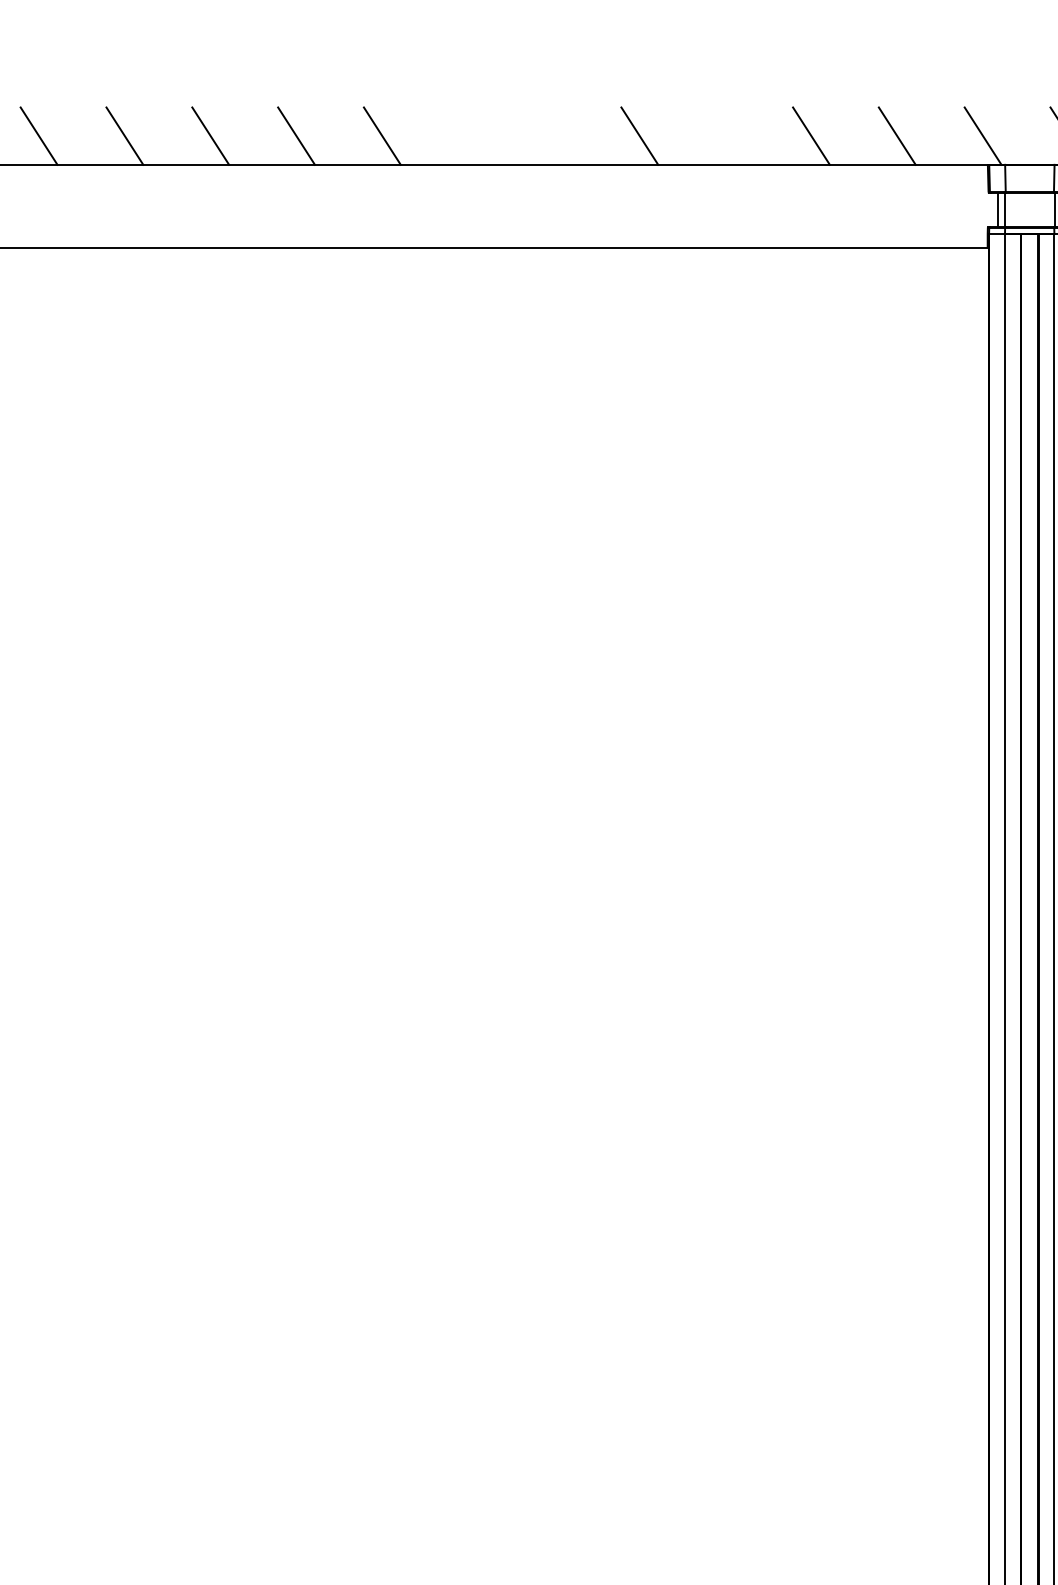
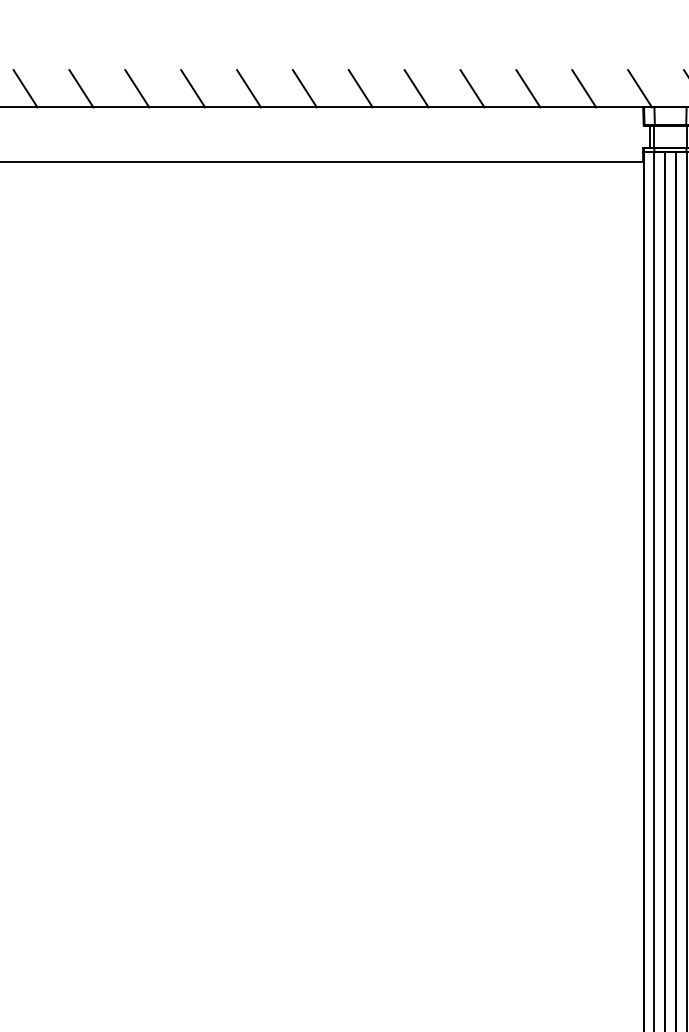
line: (467, 135) -> (304, 88), added
line: (553, 135) -> (360, 88), added
line: (725, 135) -> (472, 88), added

